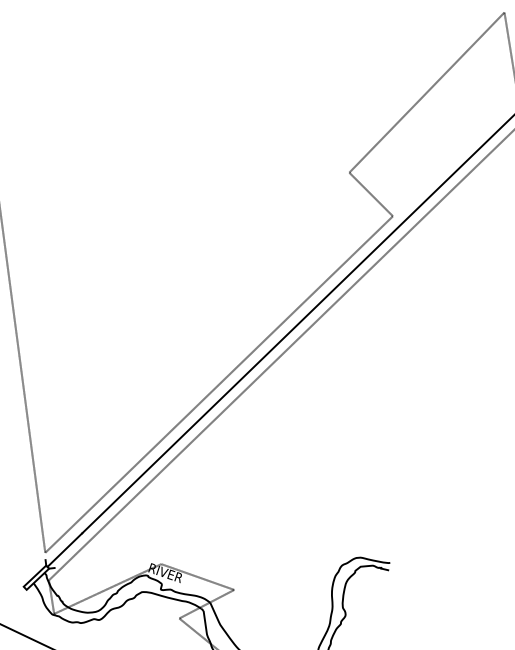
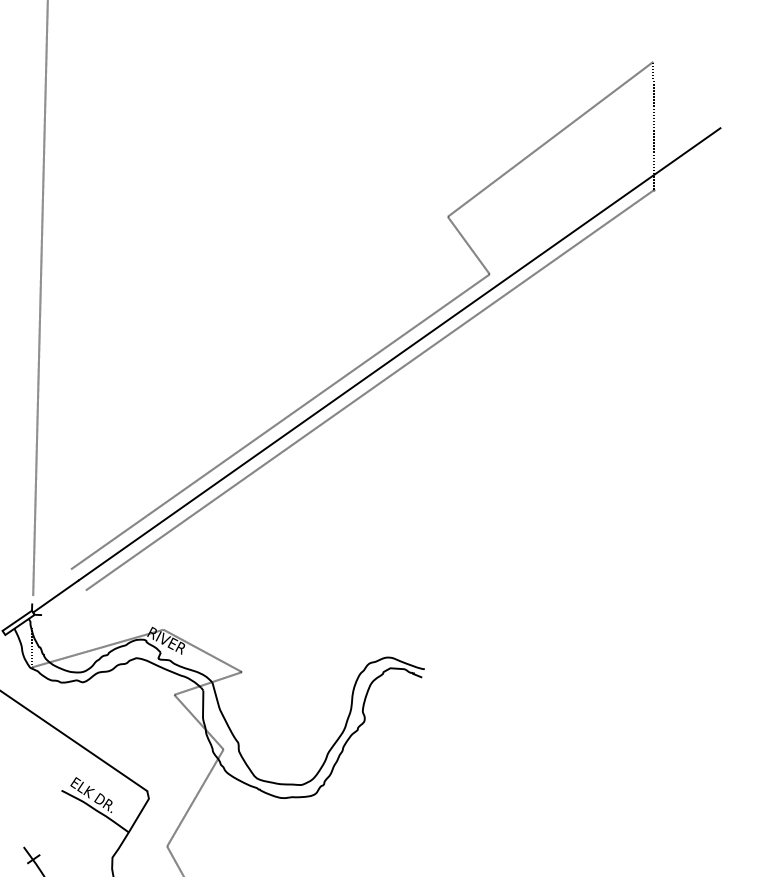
line: (60, 538) -> (52, 582), removed
line: (68, 560) -> (58, 609), removed

